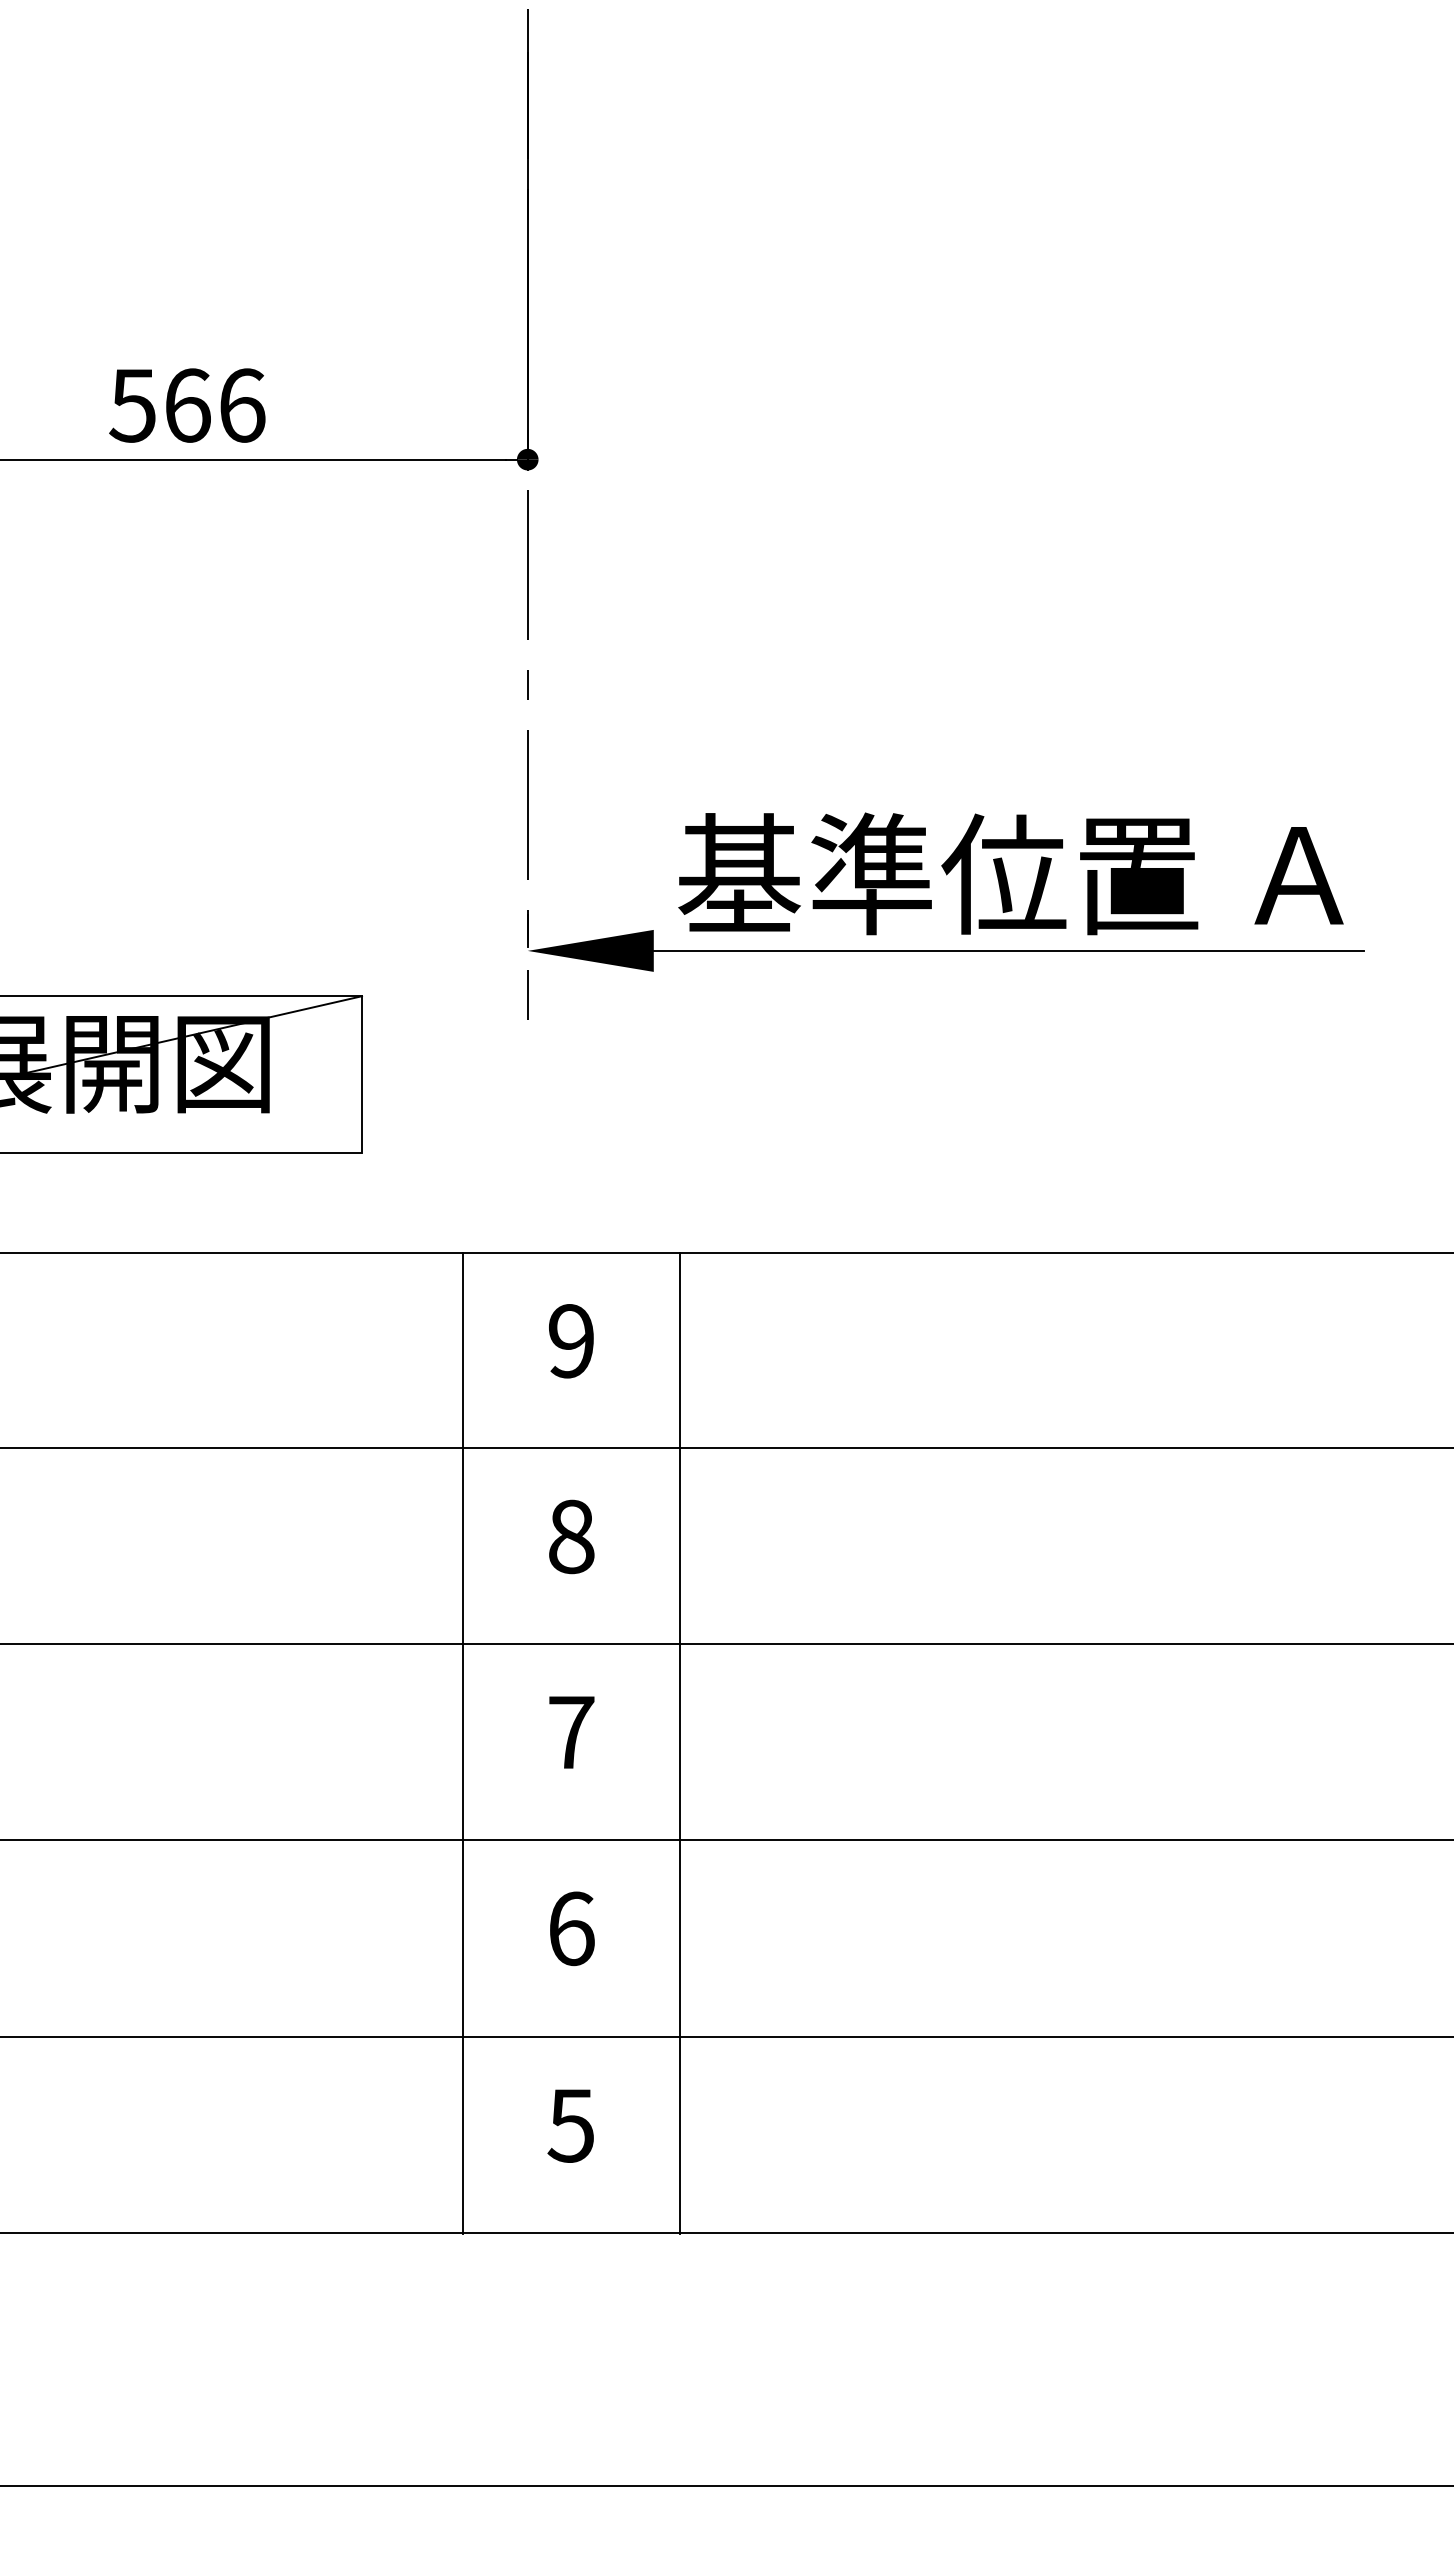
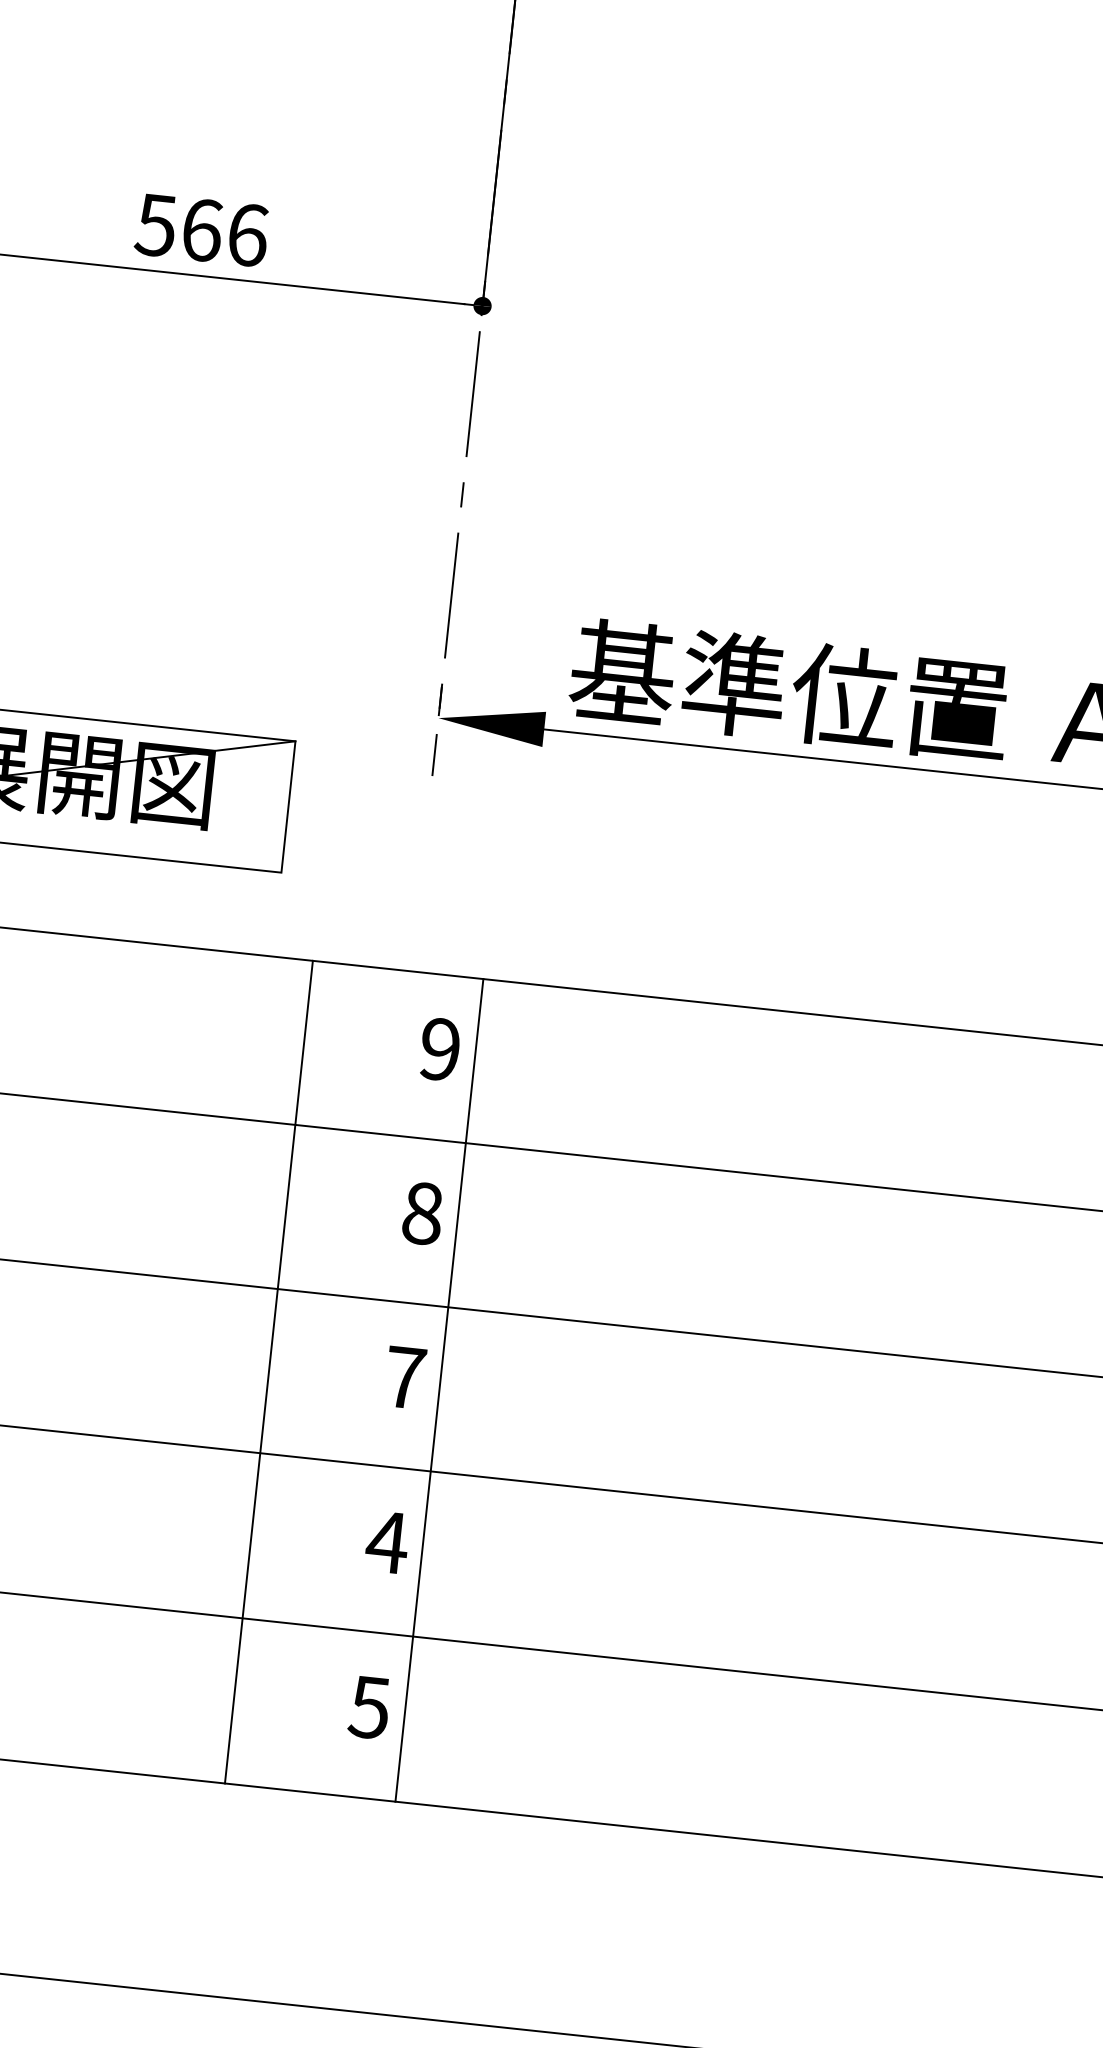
line: (463, 1742) -> (269, 1371), moved
line: (680, 1742) -> (439, 1389), moved
text: (570, 1928) -> (386, 1542), 6 -> 4

